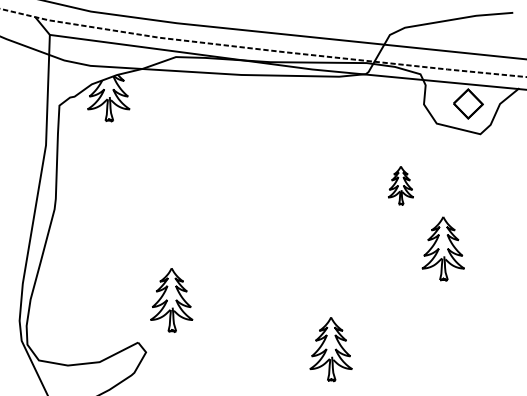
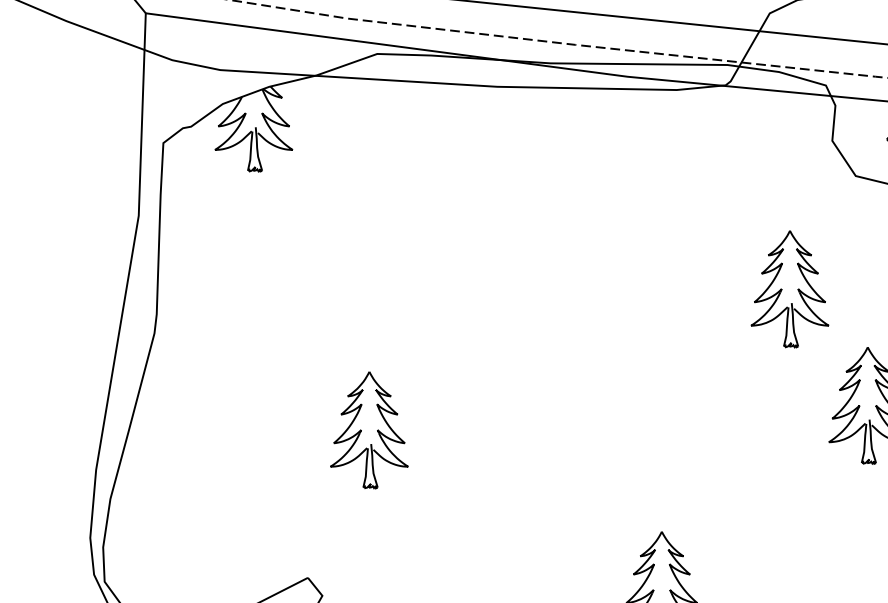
part: (400, 185) -> (789, 289), size x1.67
part: (171, 300) -> (368, 430), moved

